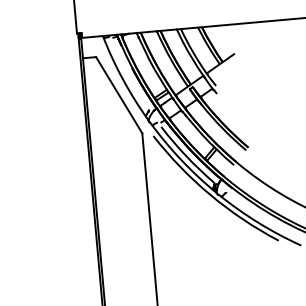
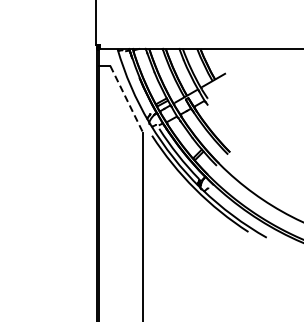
line: (118, 95) -> (126, 99), solid -> dashed

